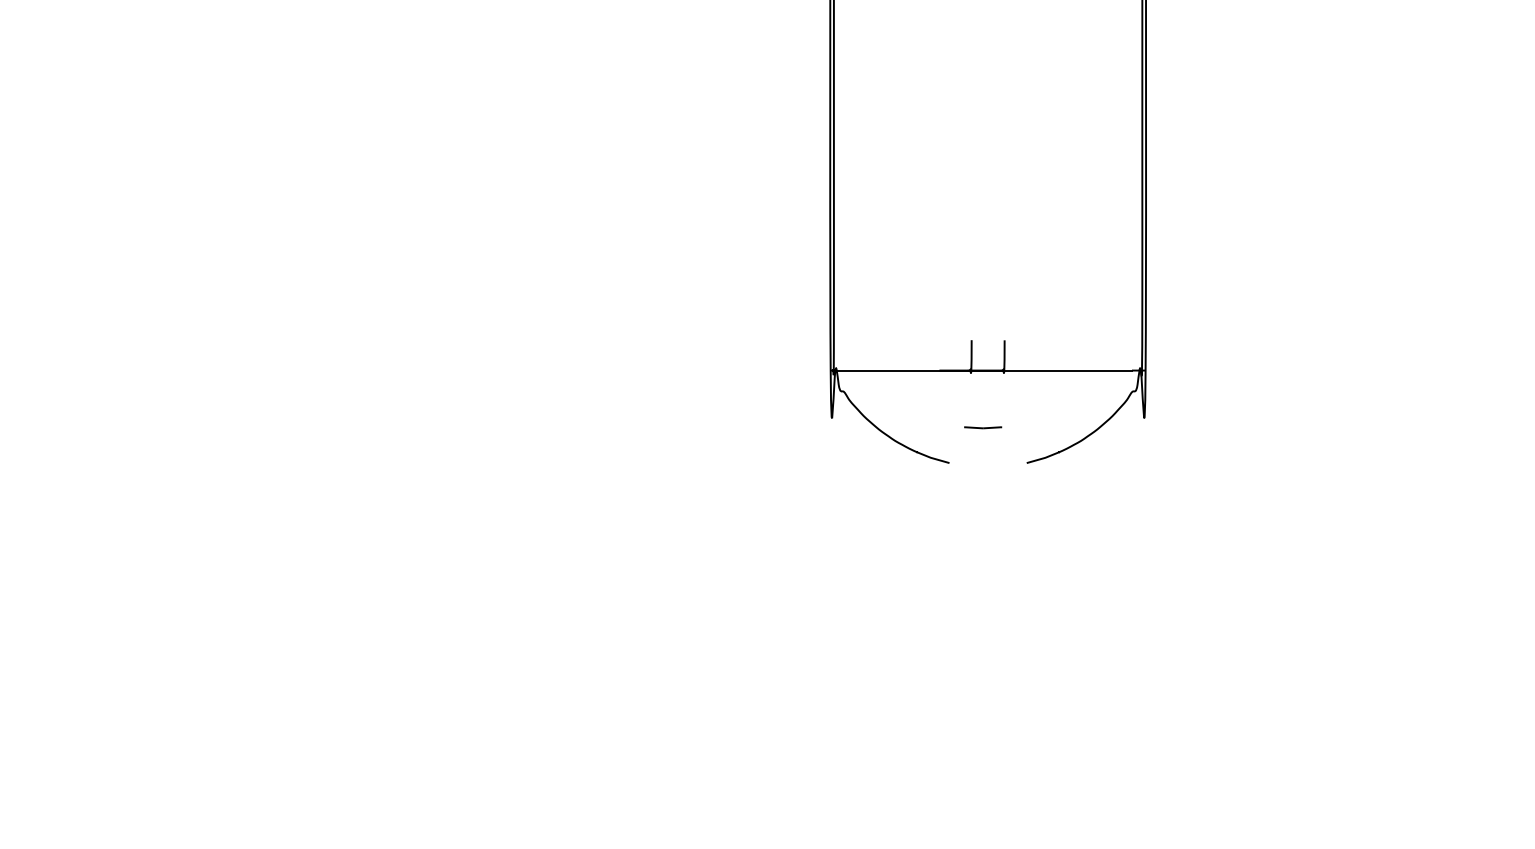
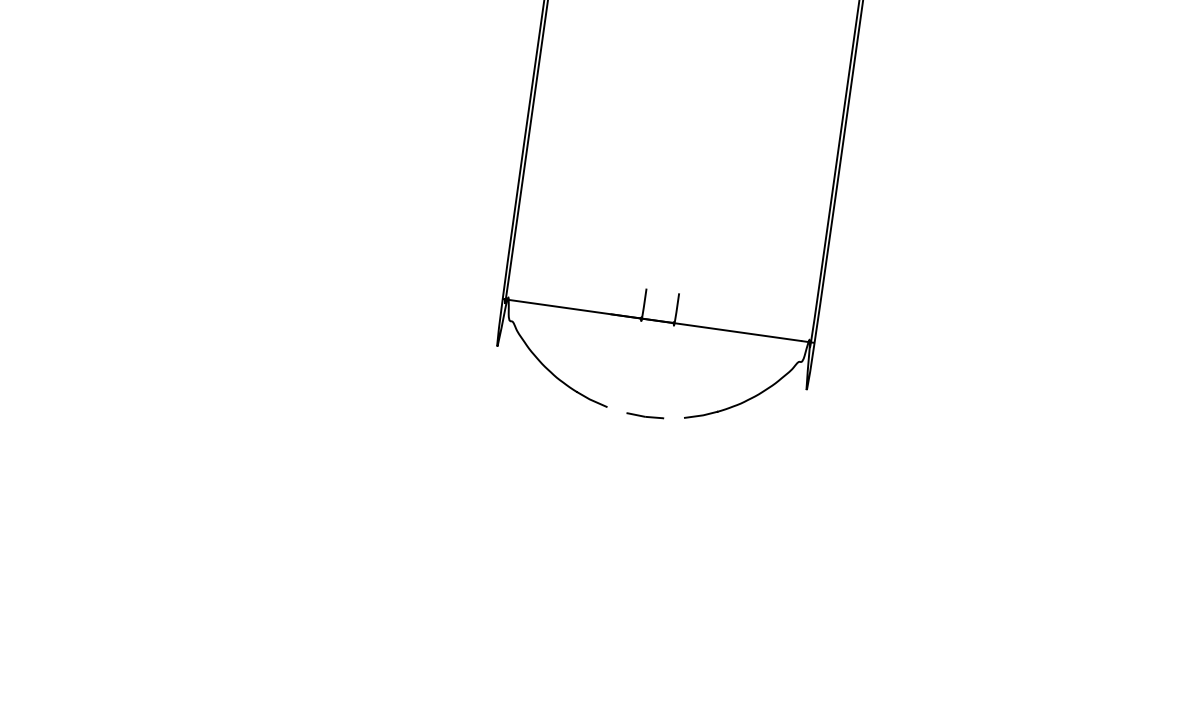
line: (983, 427) -> (645, 416), moved

